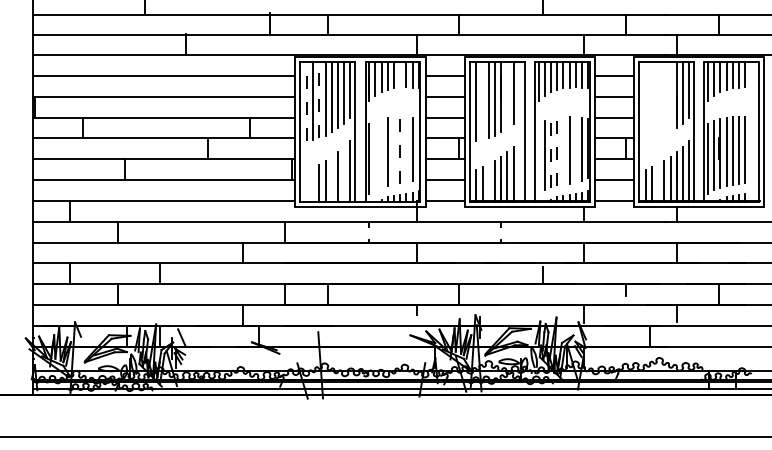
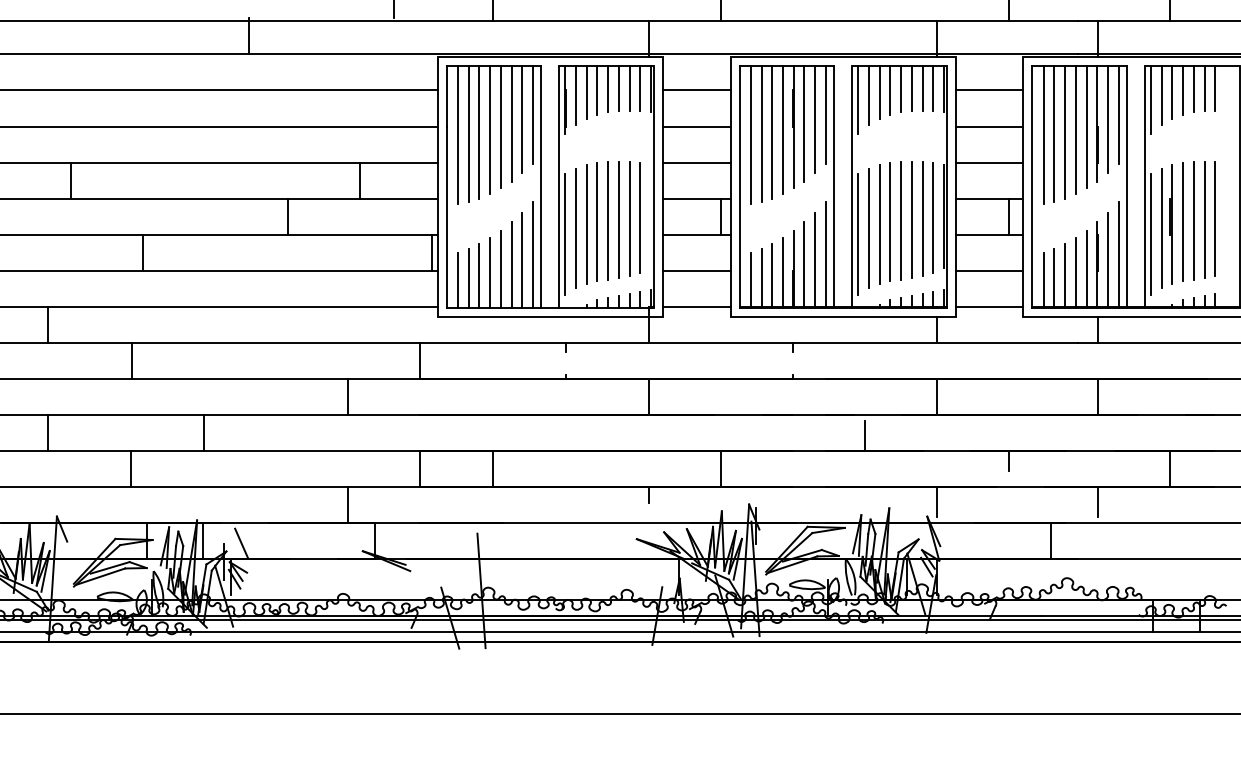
line: (400, 74) -> (619, 88), added
line: (519, 89) -> (825, 114), added
line: (507, 94) -> (804, 122), added
line: (670, 96) -> (1086, 126), added
line: (664, 98) -> (1075, 129), added
line: (319, 99) -> (479, 131), dashed -> solid
line: (658, 99) -> (1065, 131), added
line: (482, 100) -> (761, 133), added
line: (652, 100) -> (1055, 133), added
line: (307, 101) -> (458, 134), dashed -> solid
line: (645, 101) -> (1043, 134), added
line: (400, 150) -> (619, 219), dashed -> solid
line: (406, 150) -> (629, 219), added
line: (575, 150) -> (922, 219), added
line: (393, 151) -> (607, 221), added
line: (557, 151) -> (890, 221), dashed -> solid
line: (563, 151) -> (901, 221), added
line: (550, 152) -> (878, 223), dashed -> solid
line: (381, 153) -> (586, 224), added
line: (375, 155) -> (576, 228), added
line: (538, 159) -> (858, 235), added
line: (519, 170) -> (825, 254), added
line: (344, 173) -> (522, 259), added
line: (331, 178) -> (500, 267), added
line: (488, 182) -> (771, 274), added
line: (658, 182) -> (1065, 274), added
line: (313, 184) -> (469, 278), added
line: (307, 185) -> (458, 280), added

